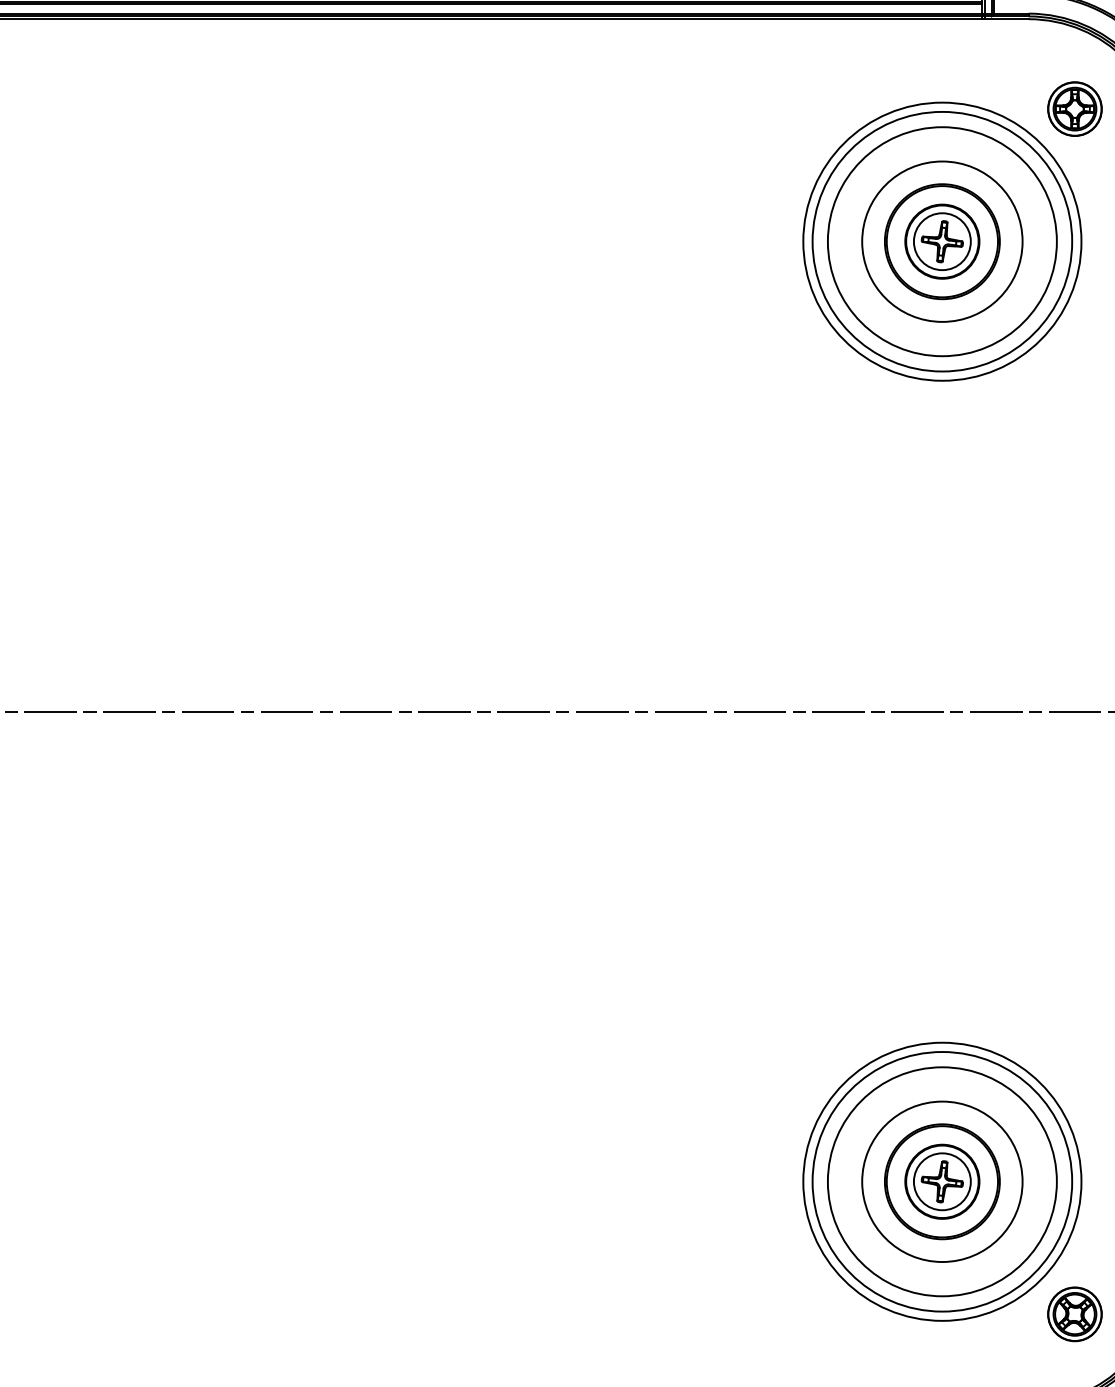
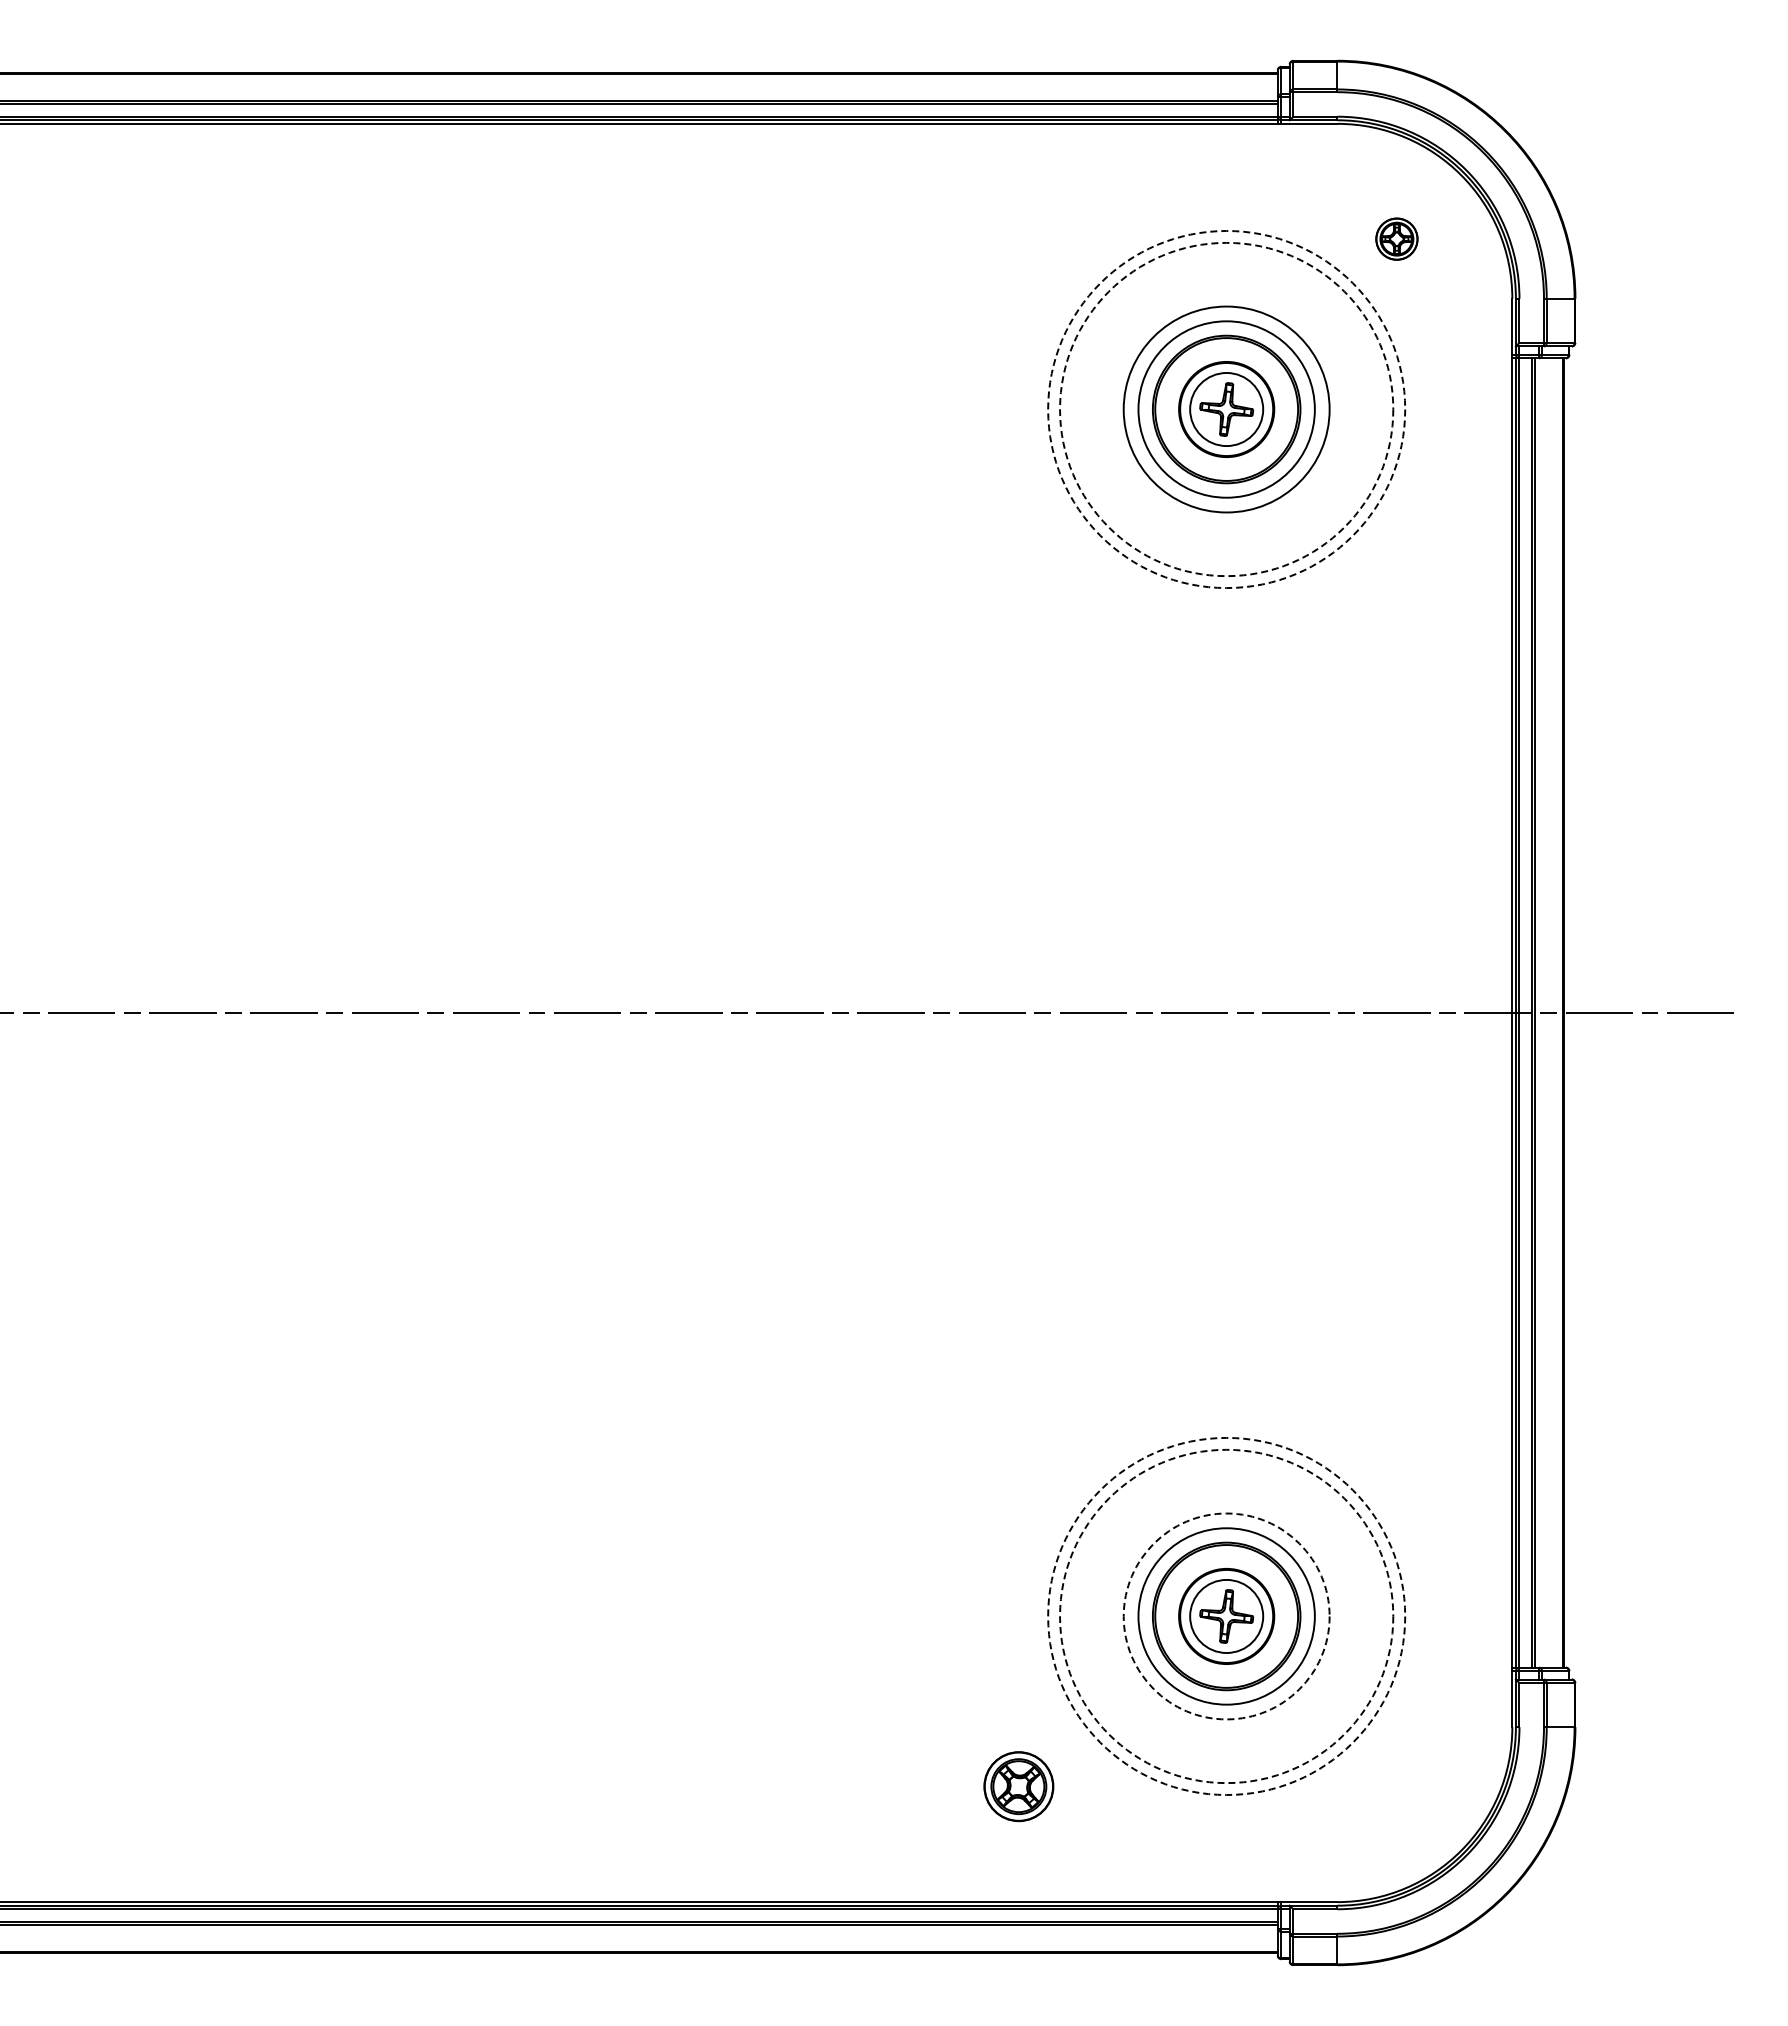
part: (1074, 108) -> (1396, 238), size x0.6
circle: (942, 241) -> (1226, 409), size x0.6
circle: (942, 241) -> (1226, 409), solid -> dashed
circle: (942, 241) -> (1226, 409), solid -> dashed
circle: (942, 1181) -> (1226, 1616), size x0.6
circle: (942, 1181) -> (1226, 1616), solid -> dashed
circle: (942, 1181) -> (1226, 1616), solid -> dashed
circle: (942, 1181) -> (1226, 1616), solid -> dashed
part: (1074, 1314) -> (1018, 1786), moved

